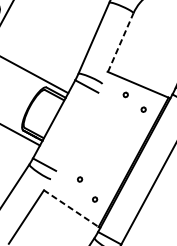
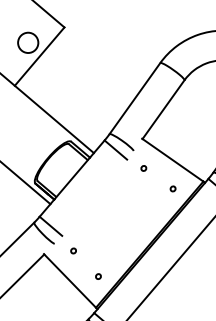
line: (120, 42) -> (163, 109), dashed -> solid
part: (125, 95) -> (143, 168), moved
part: (79, 179) -> (73, 250), moved
line: (71, 208) -> (70, 281), dashed -> solid

